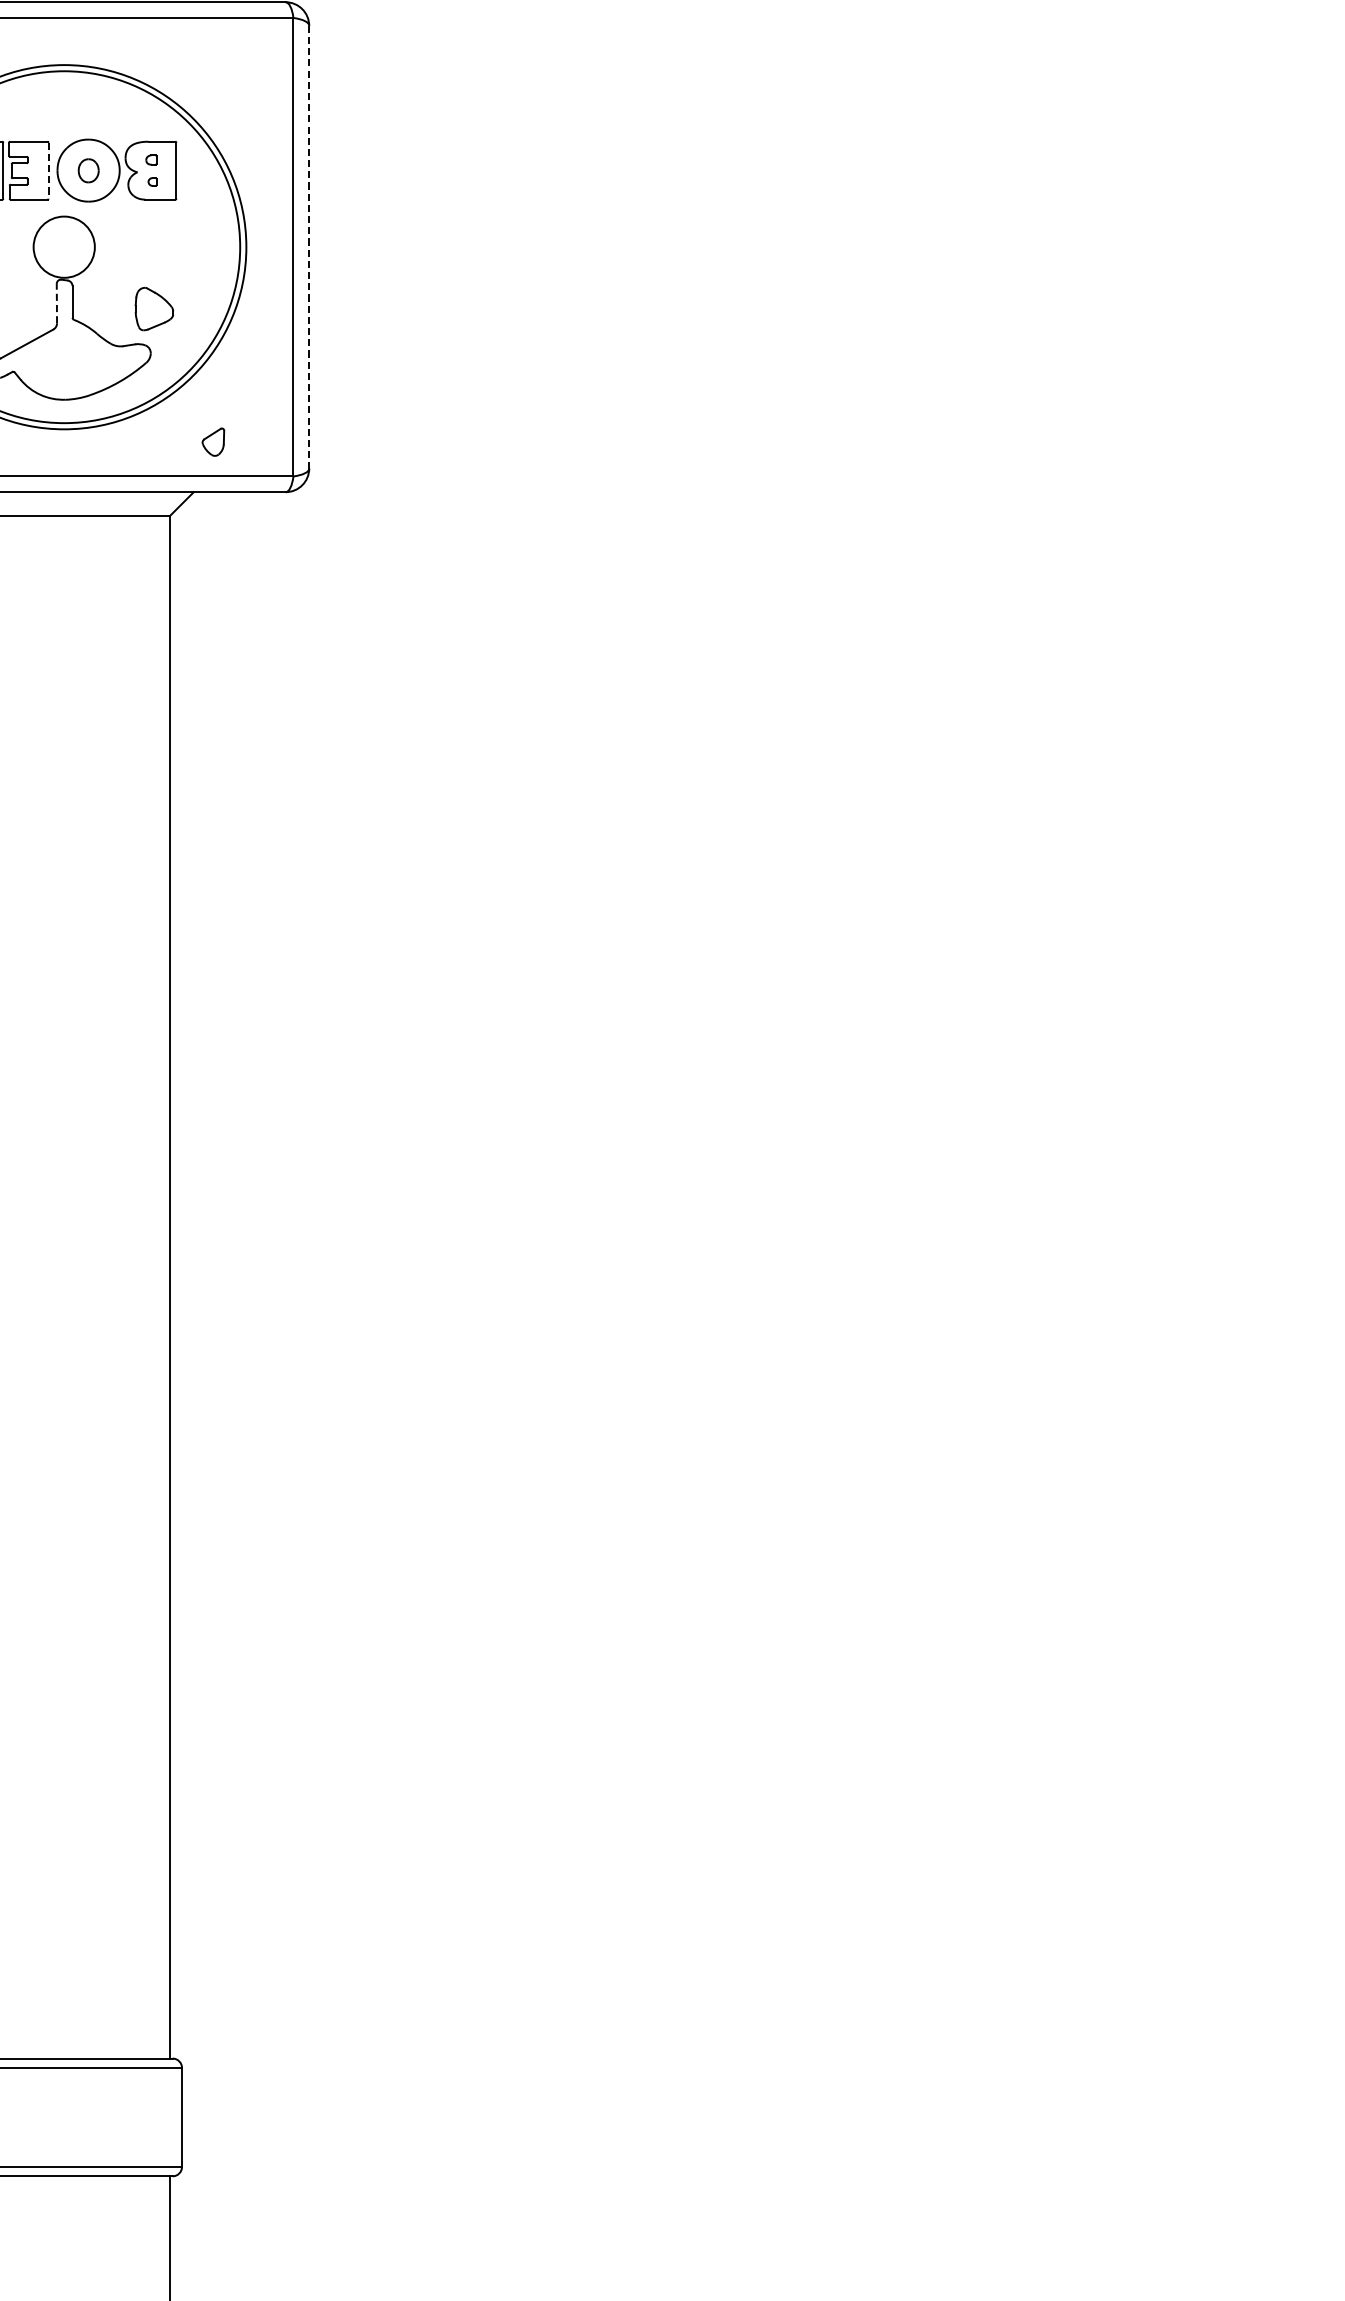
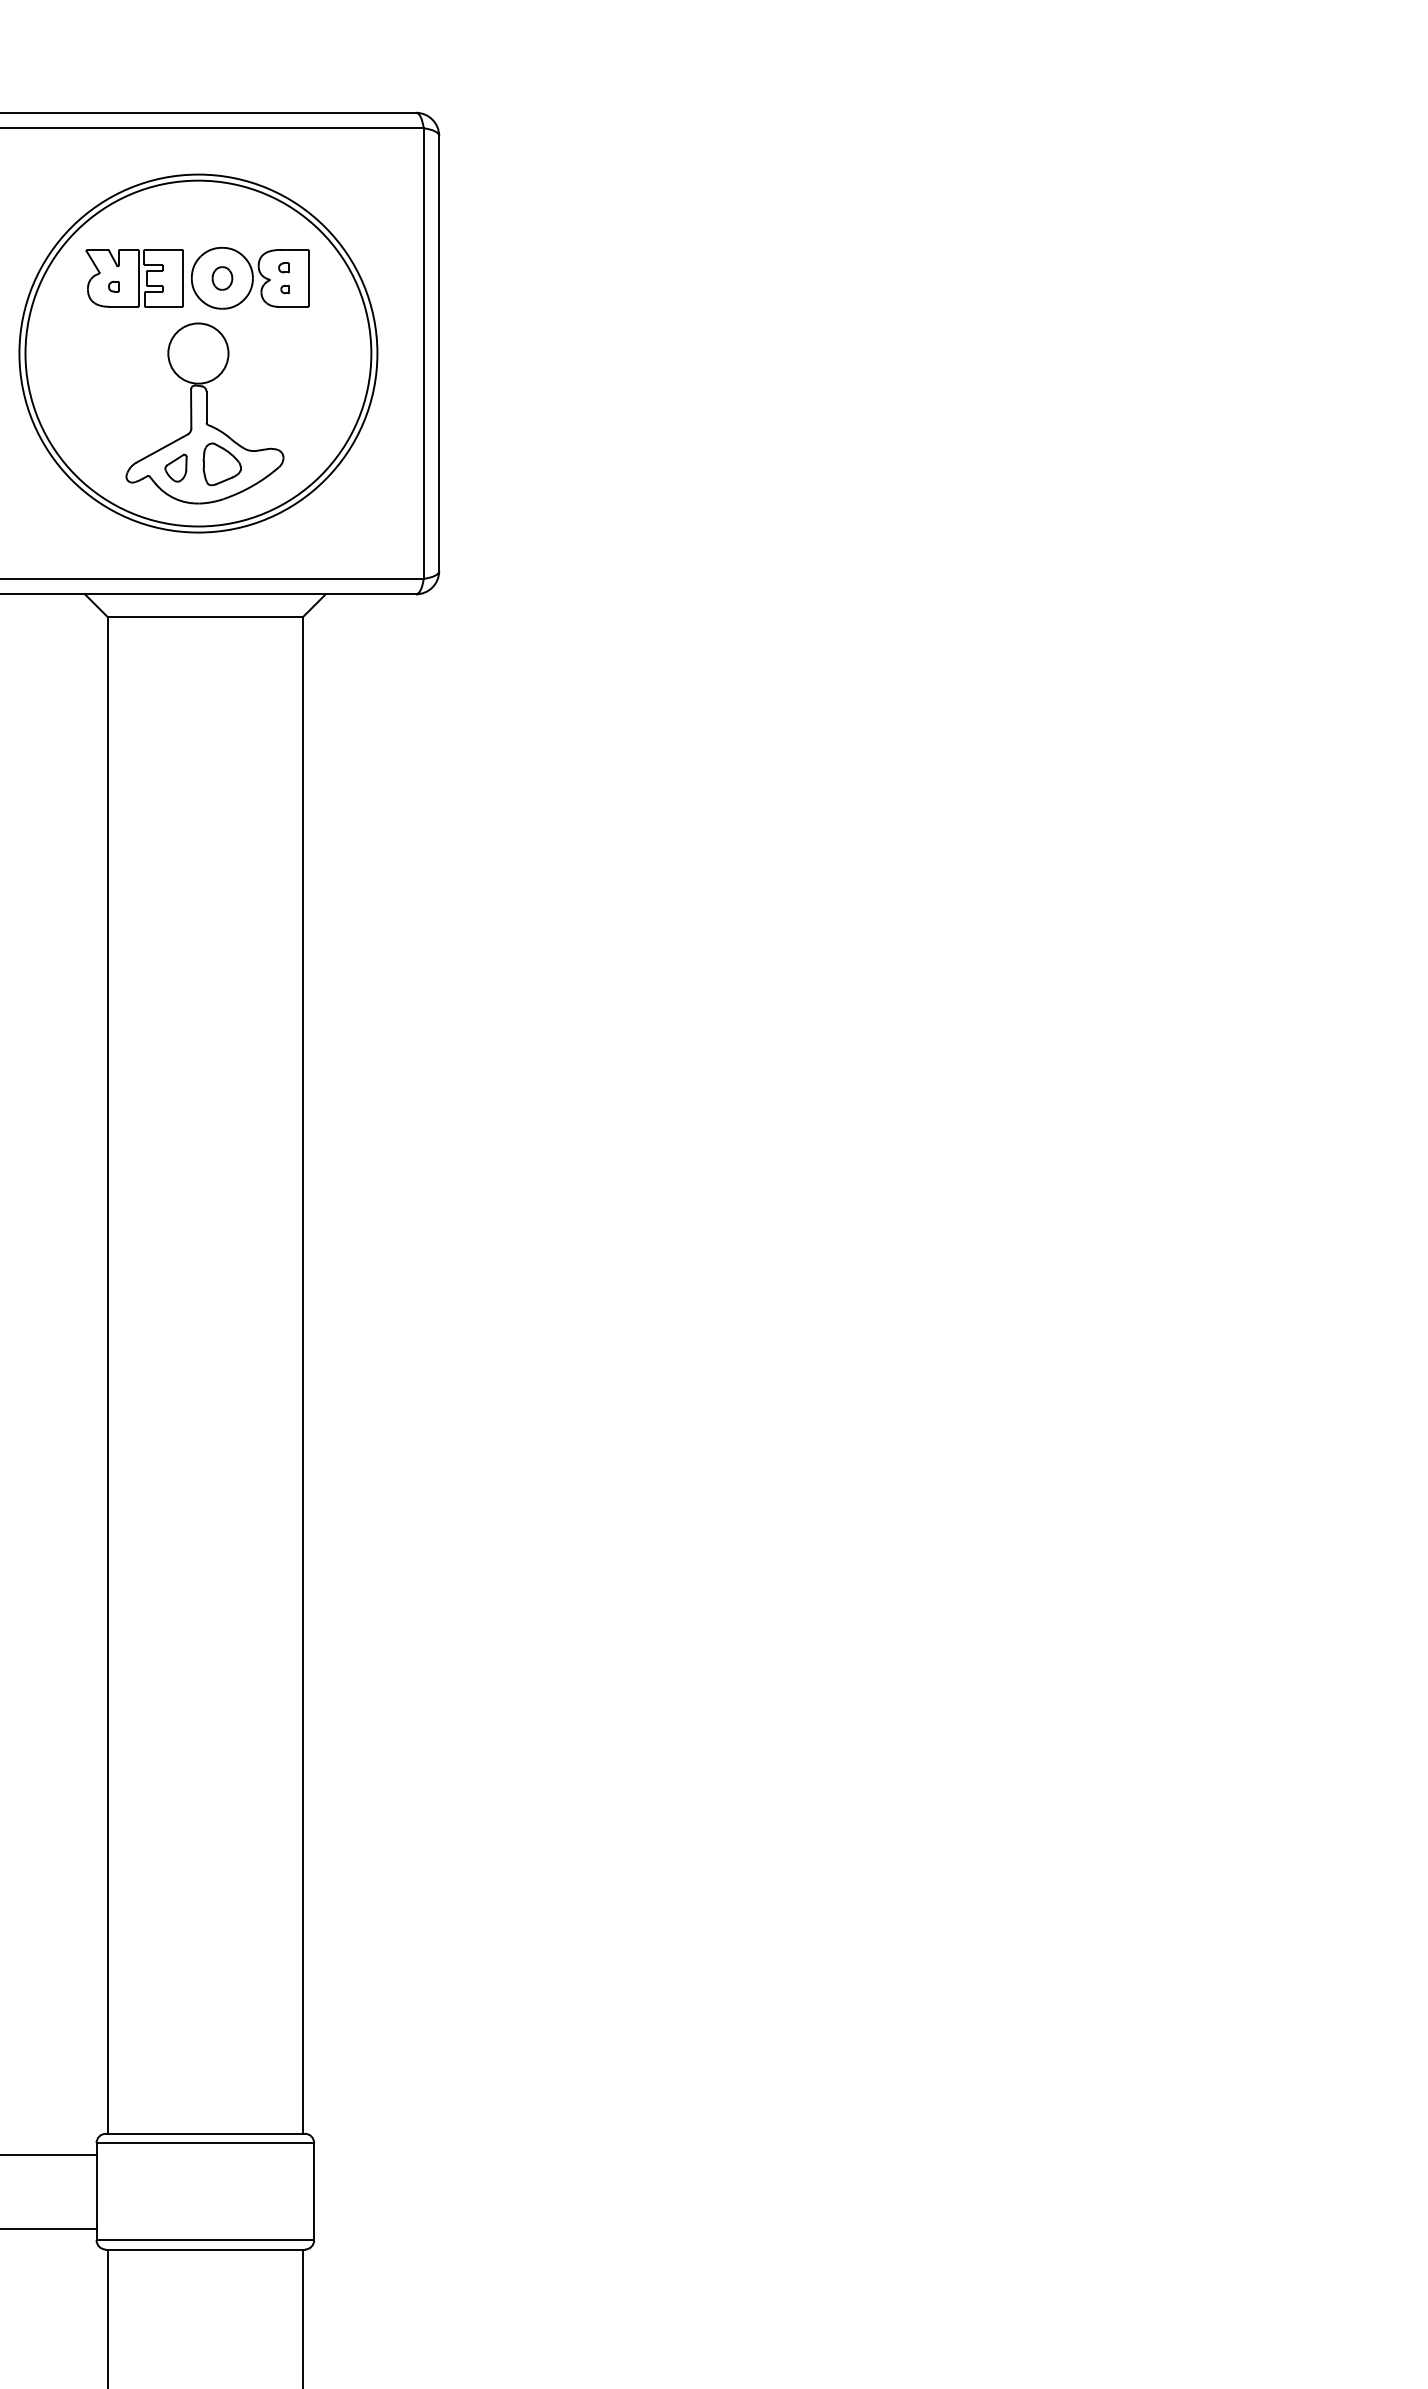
line: (48, 170) -> (182, 278), dashed -> solid
line: (309, 247) -> (439, 353), dashed -> solid
line: (57, 303) -> (191, 408), dashed -> solid
part: (153, 309) -> (221, 464), moved
part: (212, 441) -> (175, 467), moved

